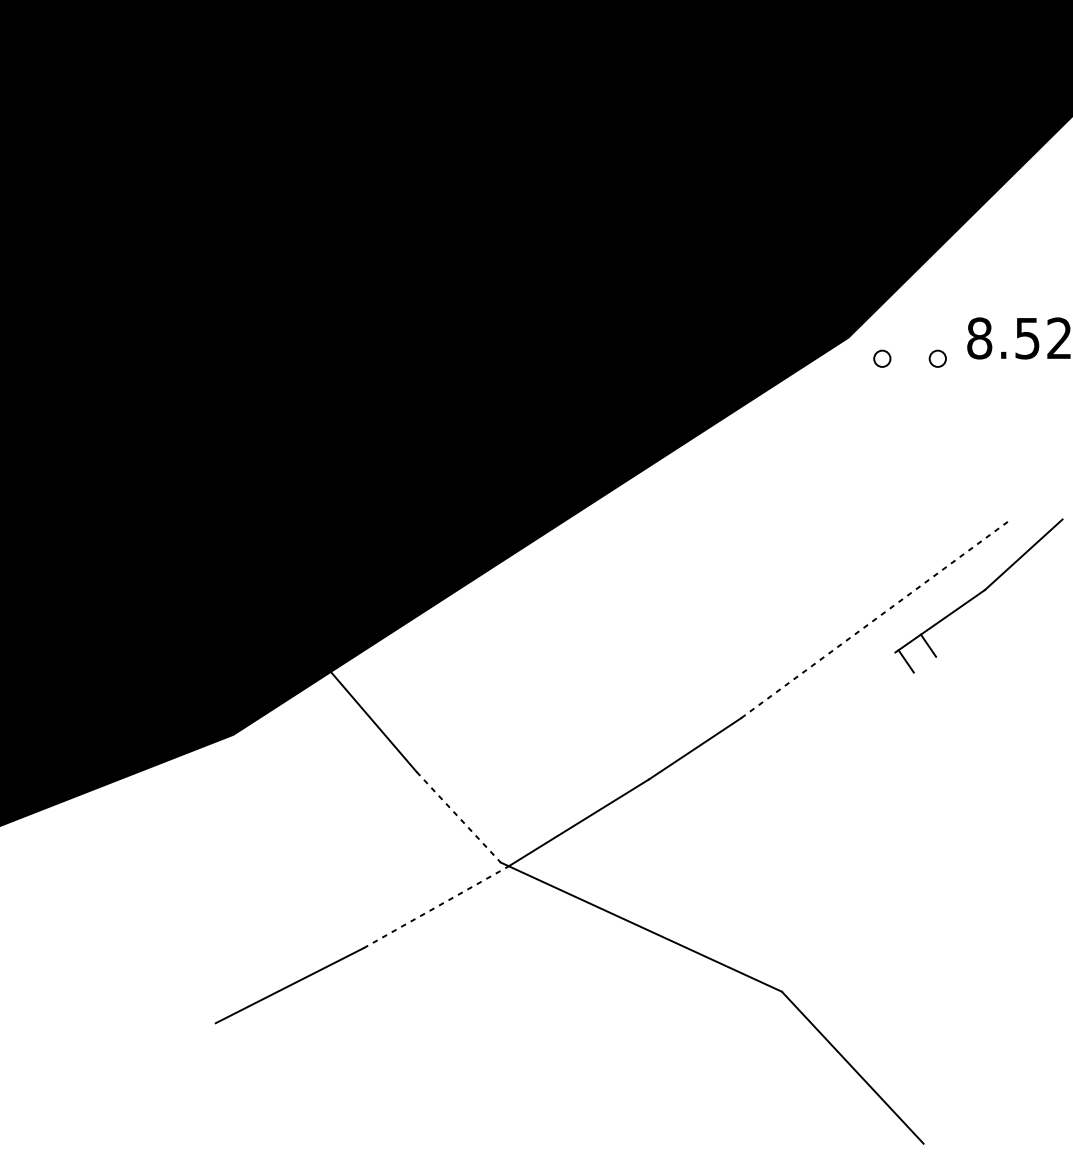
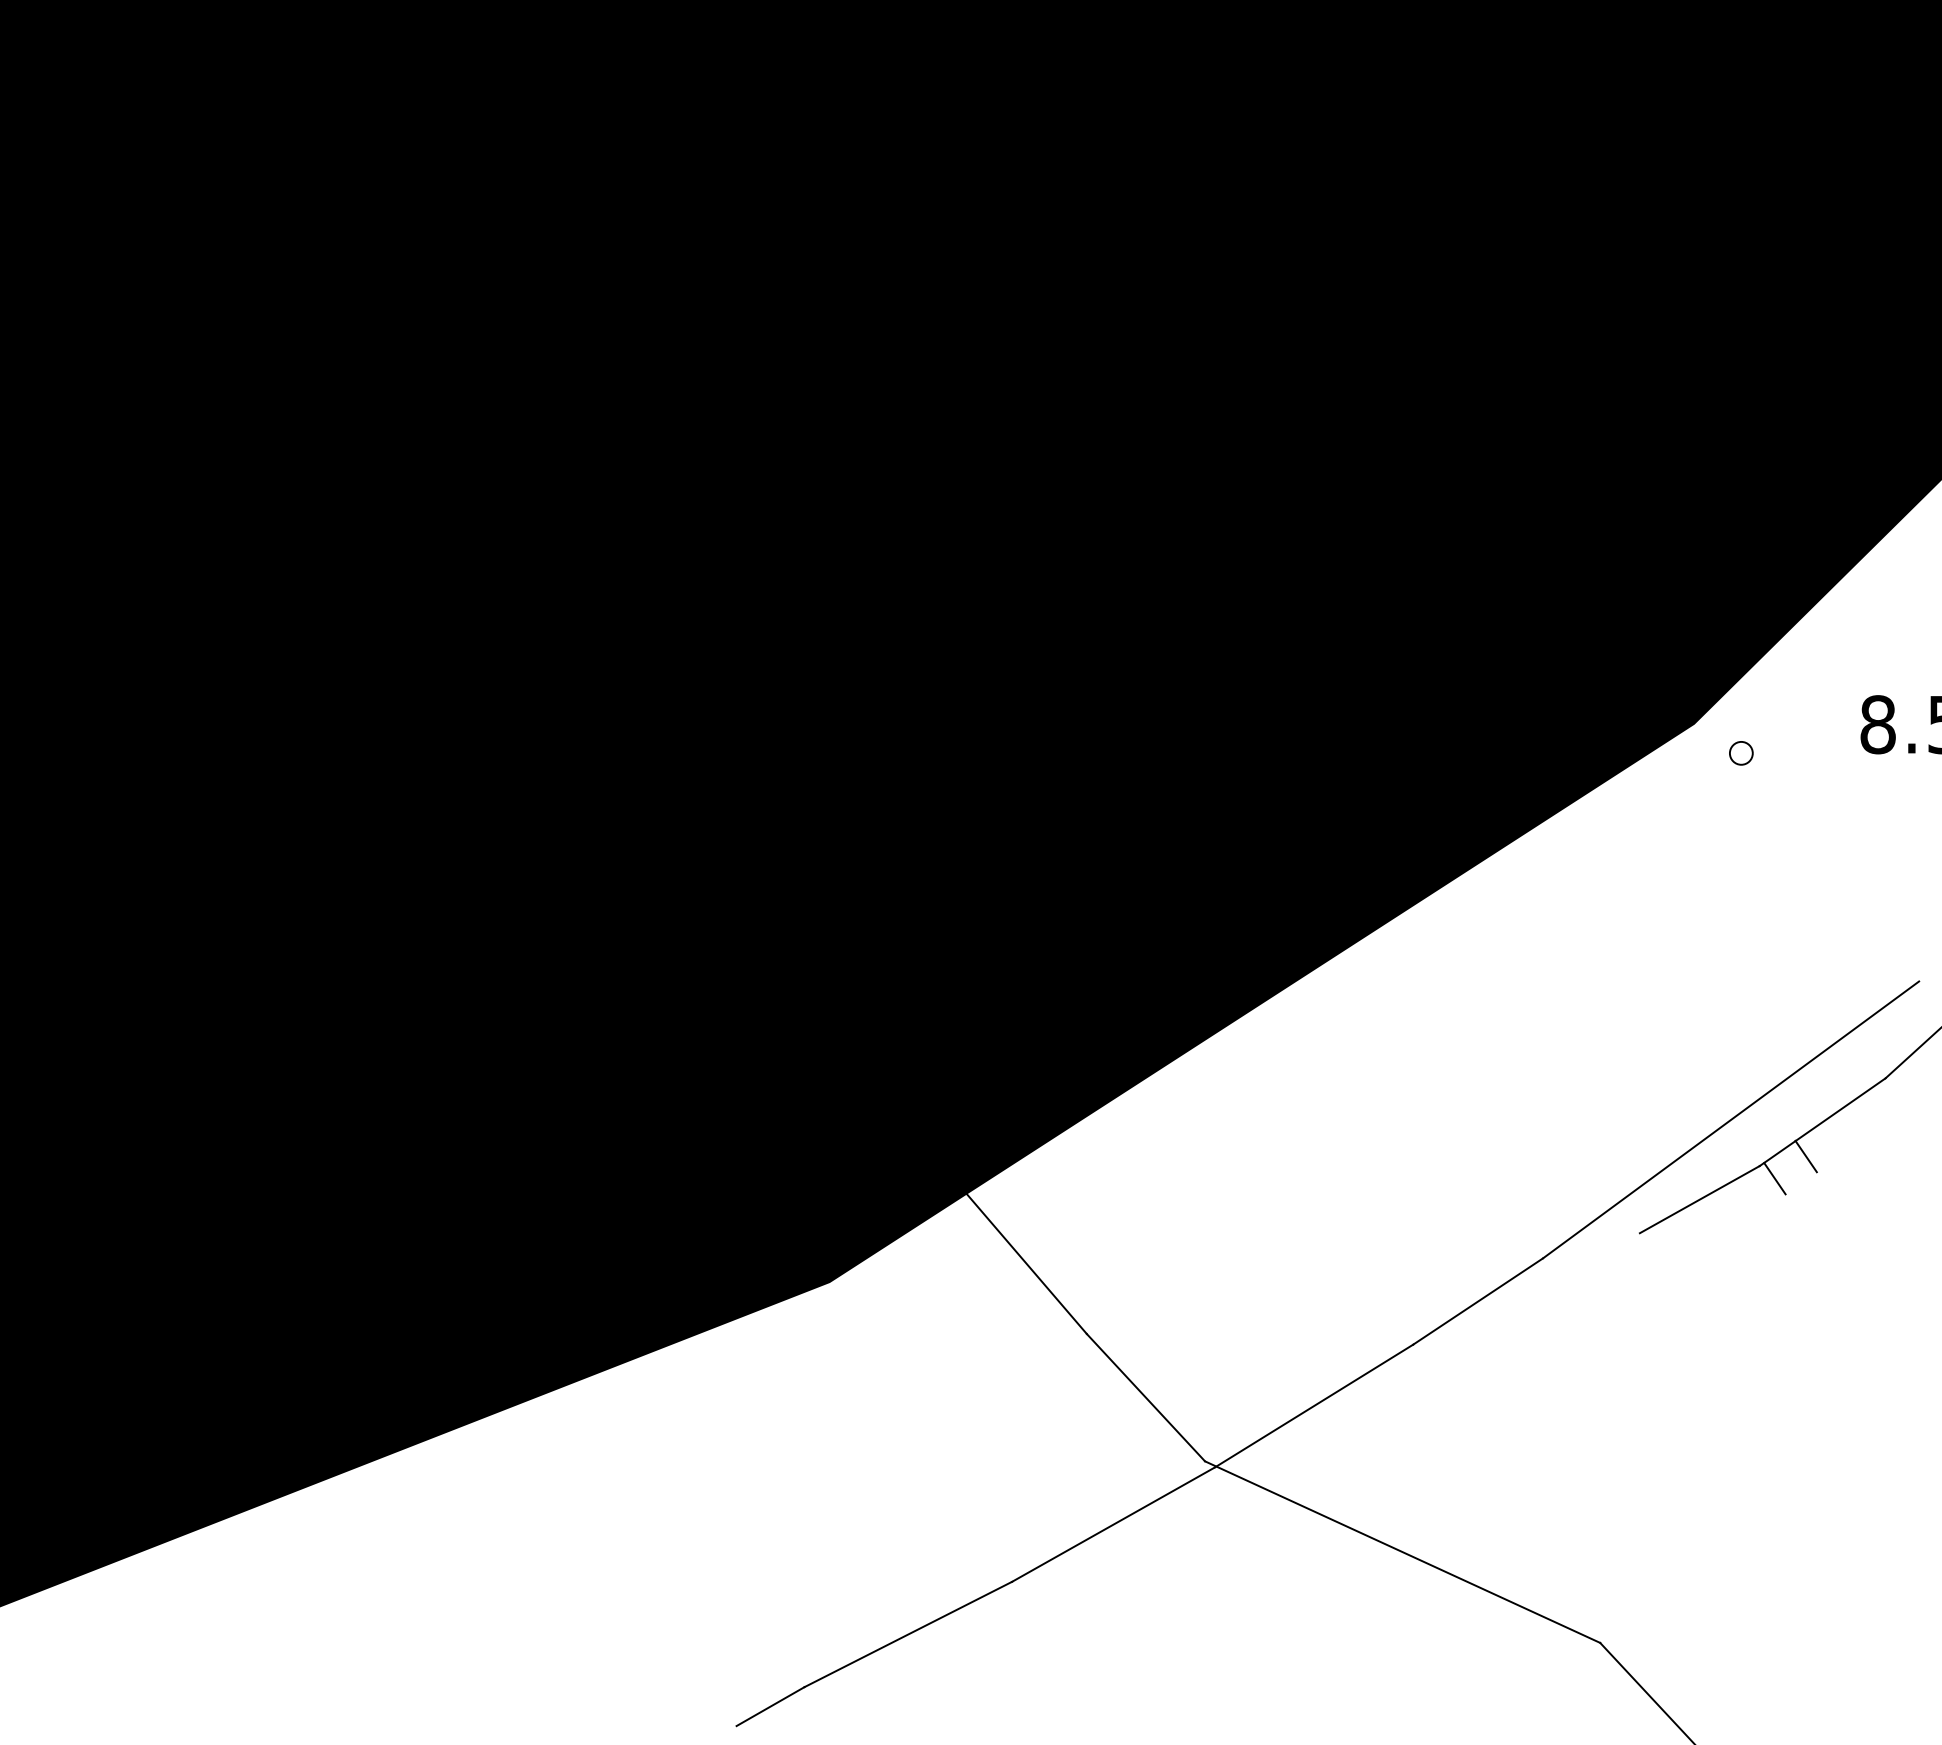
circle: (937, 358) -> (1819, 753), removed
line: (875, 619) -> (1731, 1119), dashed -> solid
line: (852, 676) -> (1699, 1199), added
line: (458, 817) -> (1145, 1397), dashed -> solid
line: (435, 907) -> (1113, 1524), dashed -> solid
line: (191, 1036) -> (770, 1706), added

